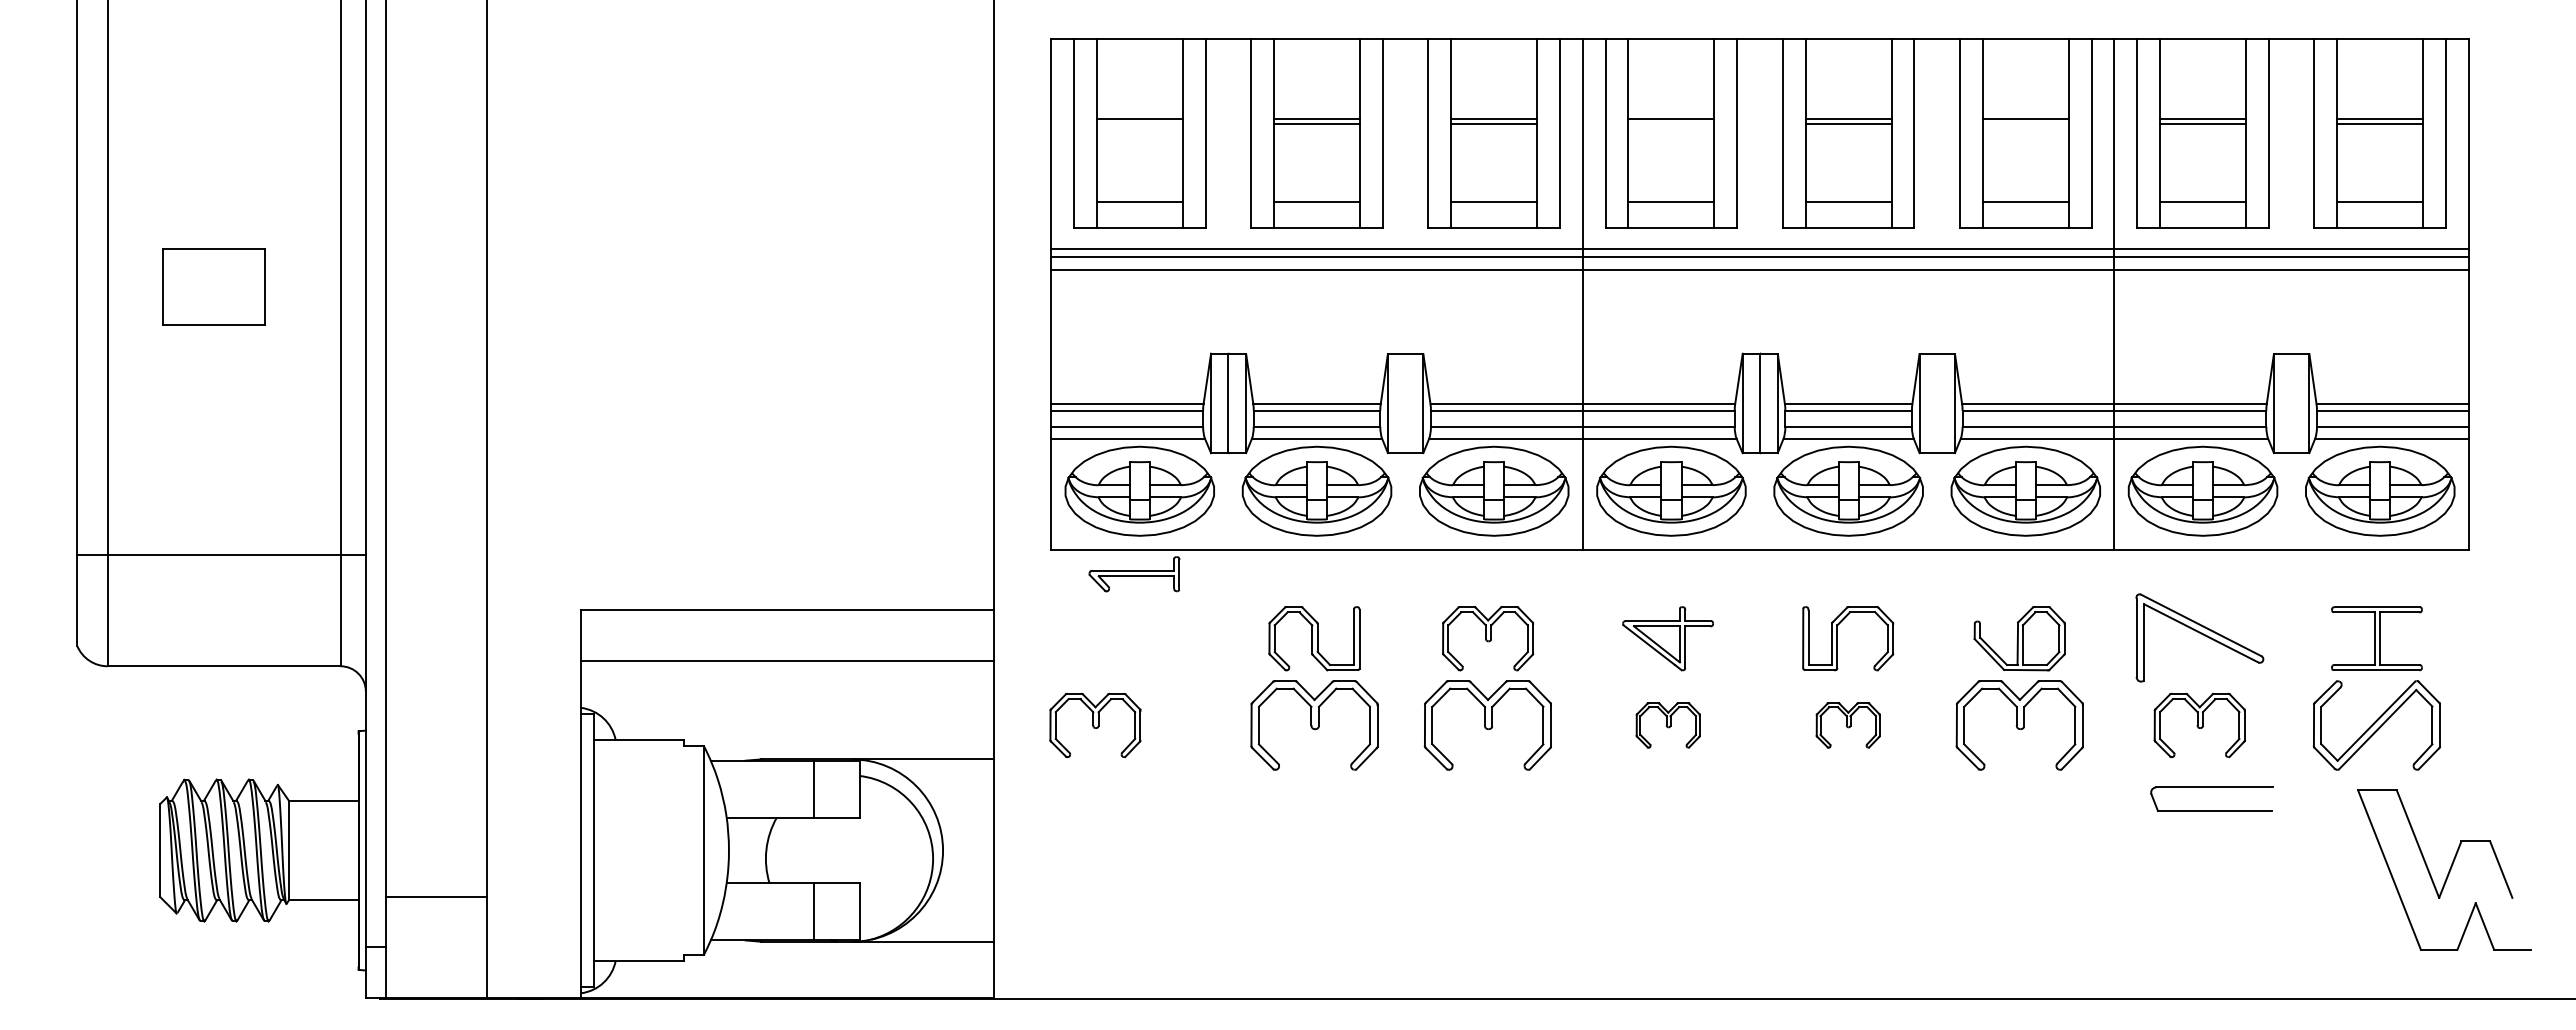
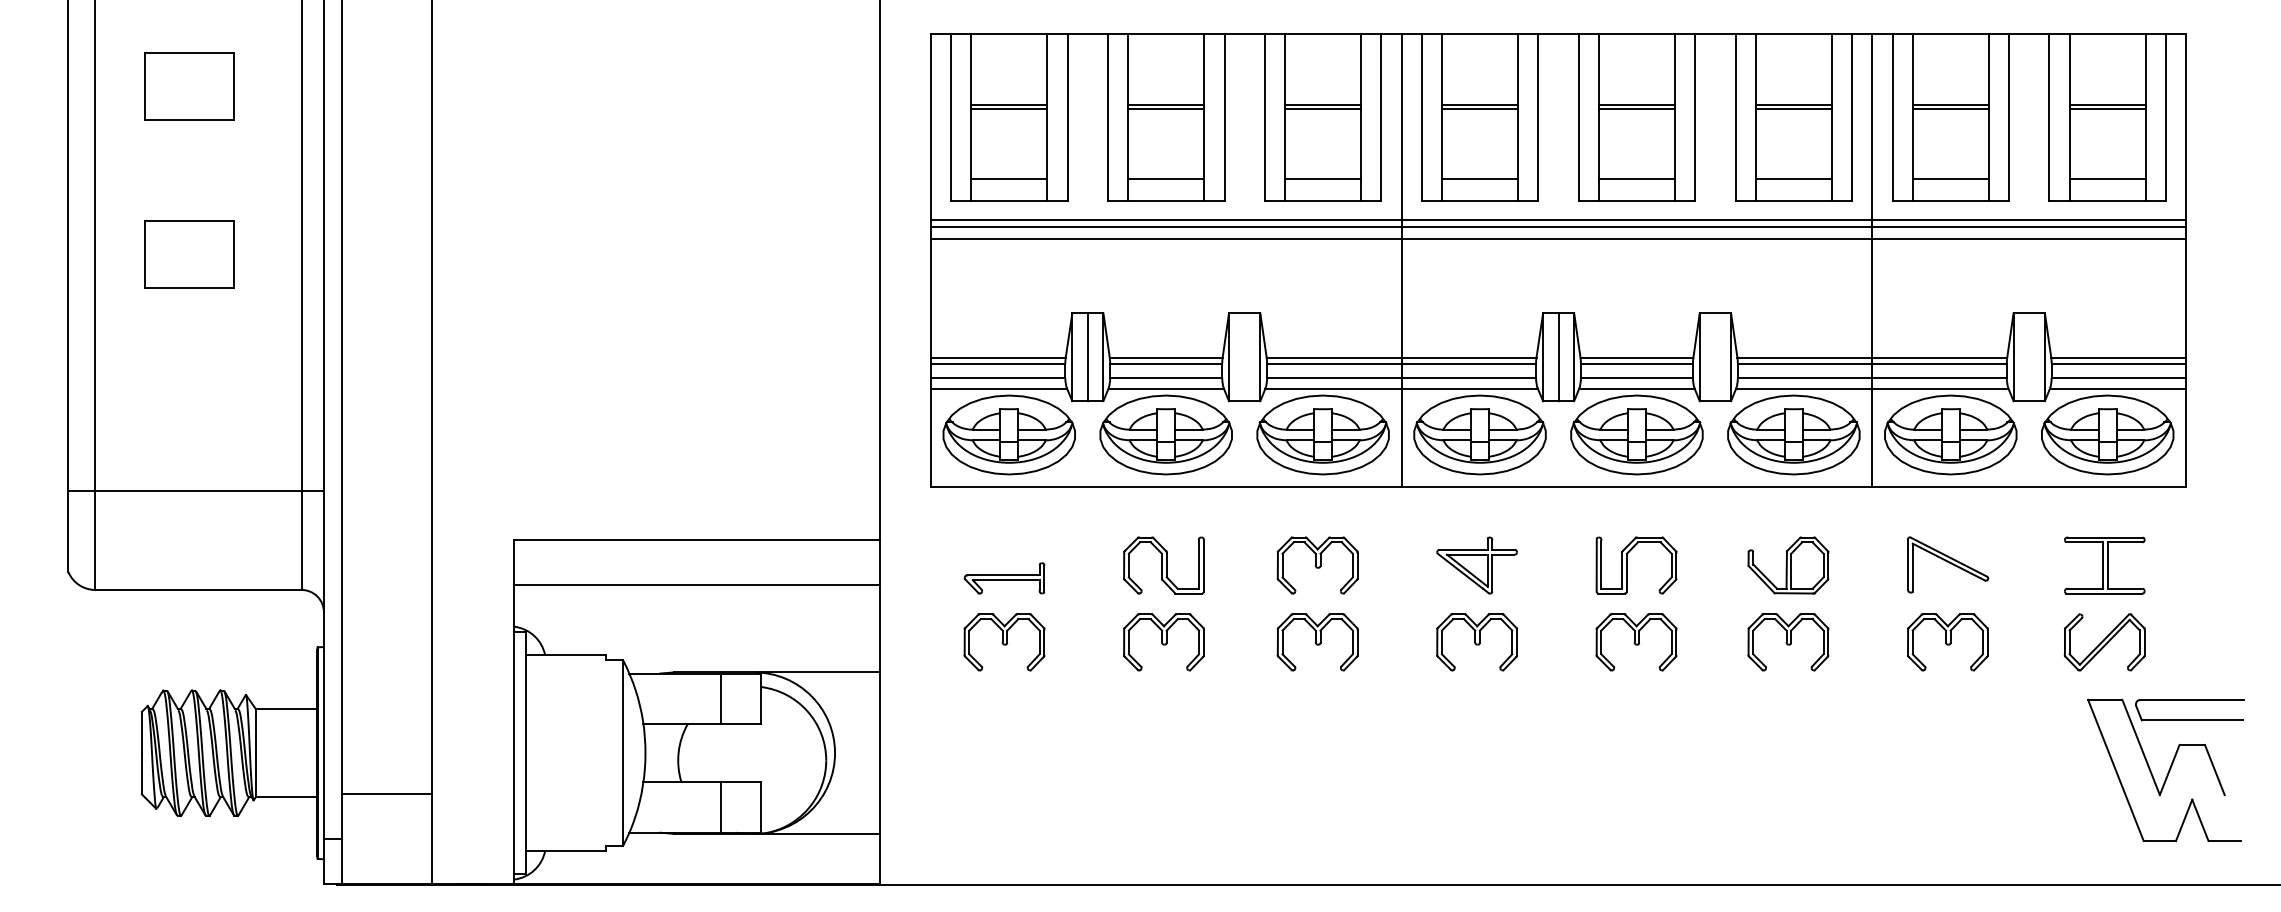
part: (213, 96) -> (189, 85), added
line: (1139, 123) -> (1009, 109), added
line: (1671, 123) -> (1480, 109), added
line: (2025, 123) -> (1793, 109), added
part: (1134, 574) -> (1004, 578), moved
part: (2199, 638) -> (1947, 565), size x0.71
part: (1095, 725) -> (1004, 642), moved
part: (1314, 725) -> (1163, 642), size x0.71
part: (1488, 725) -> (1318, 642), size x0.71
part: (1668, 725) -> (1477, 642), size x1.43
part: (1848, 725) -> (1636, 642), size x1.43
part: (2019, 725) -> (1788, 642), size x0.71
part: (2376, 725) -> (2104, 642), size x0.71
part: (2211, 787) -> (2189, 699), moved

